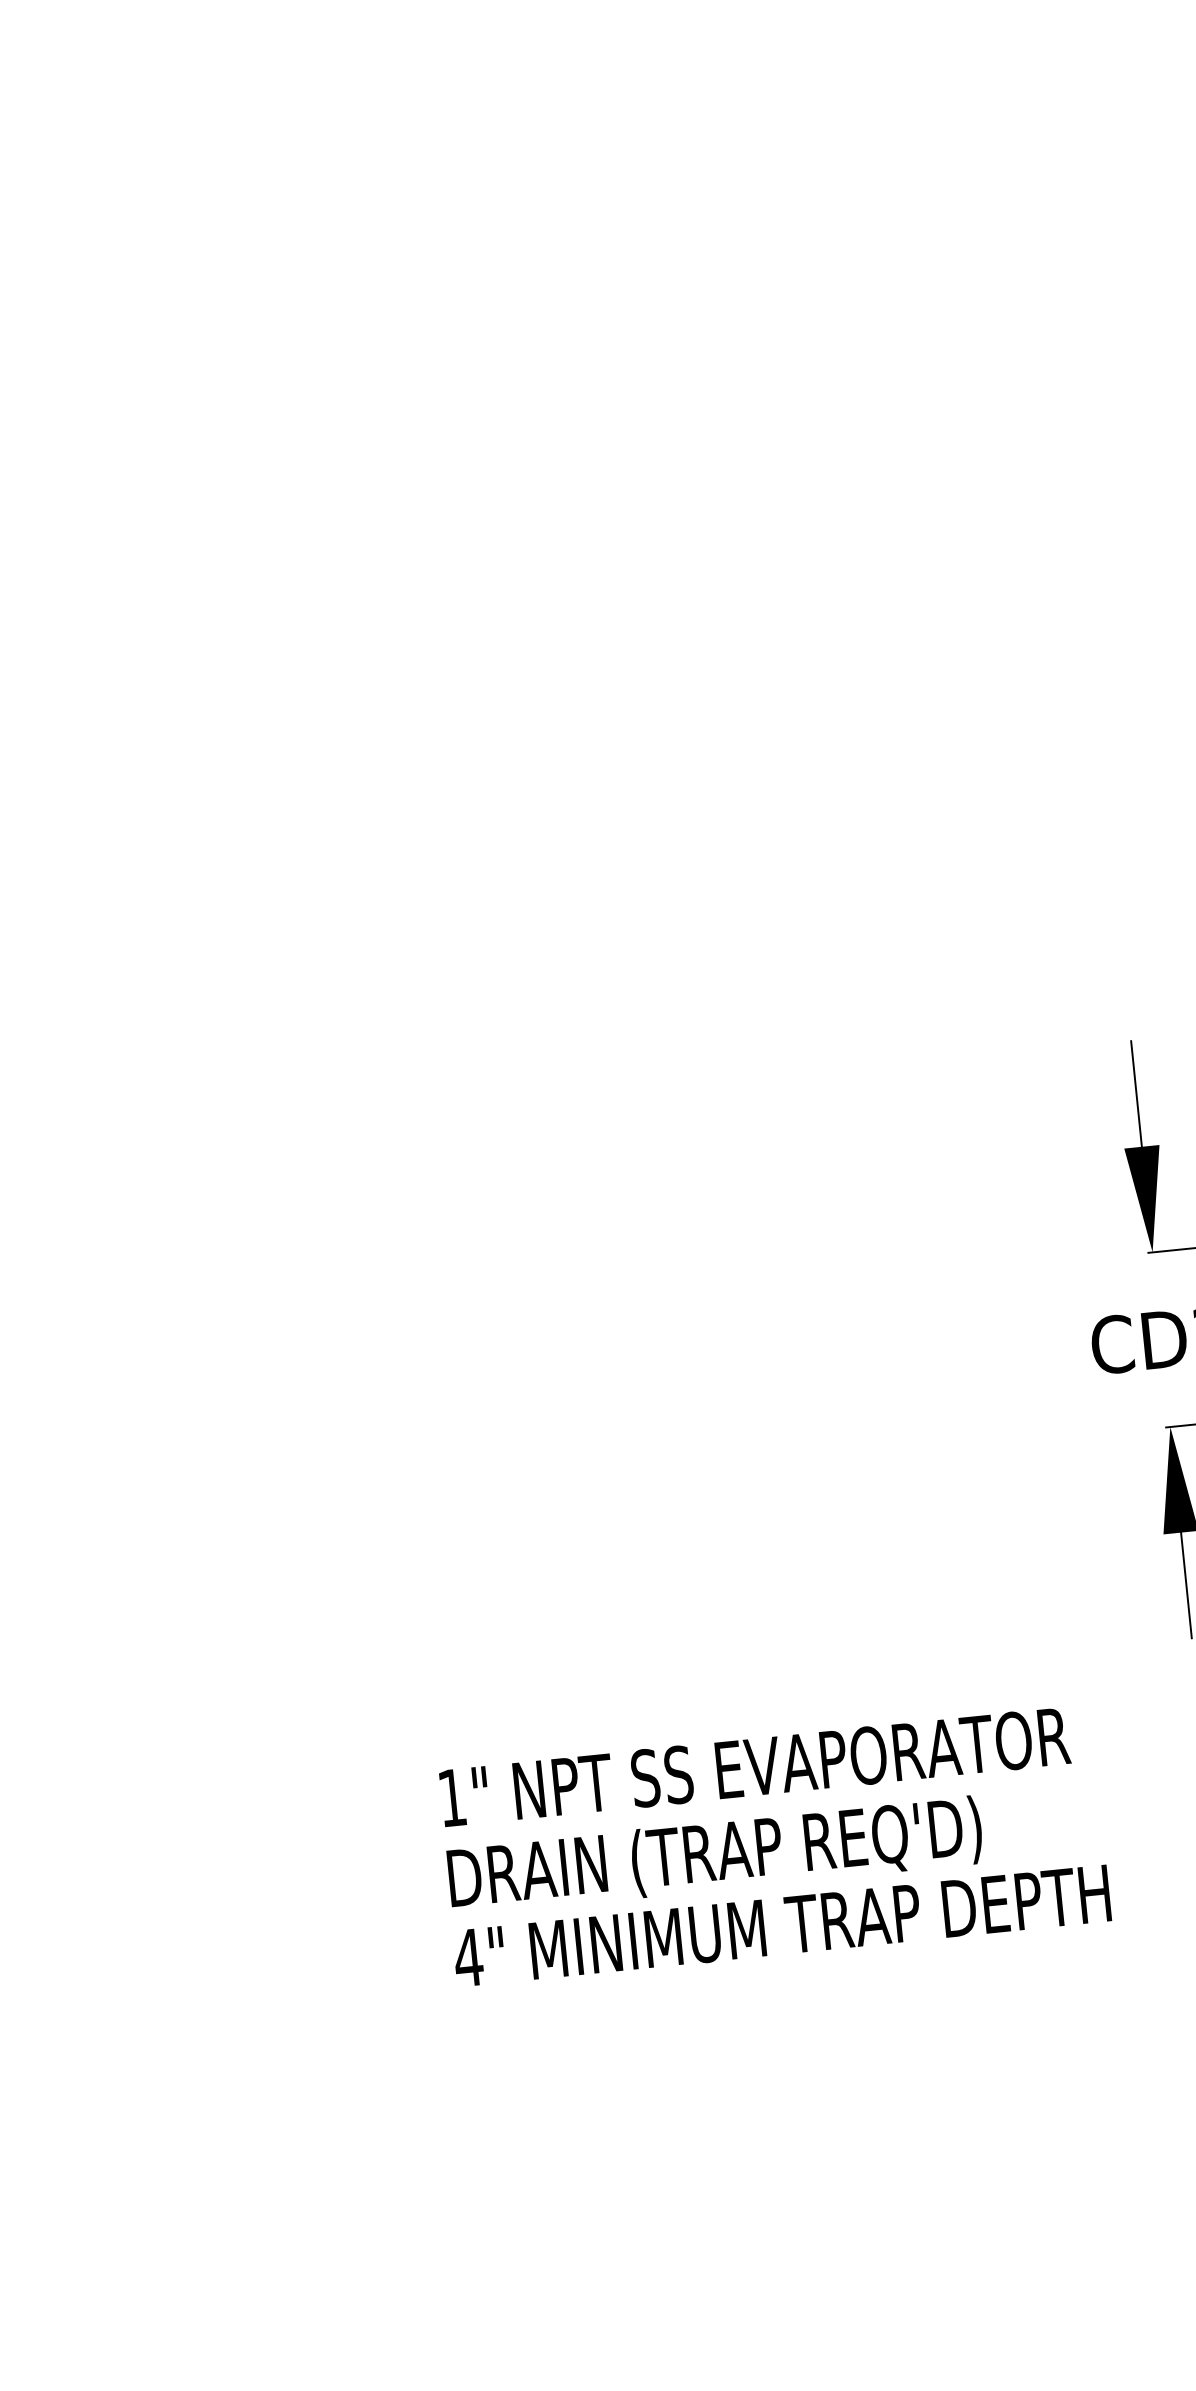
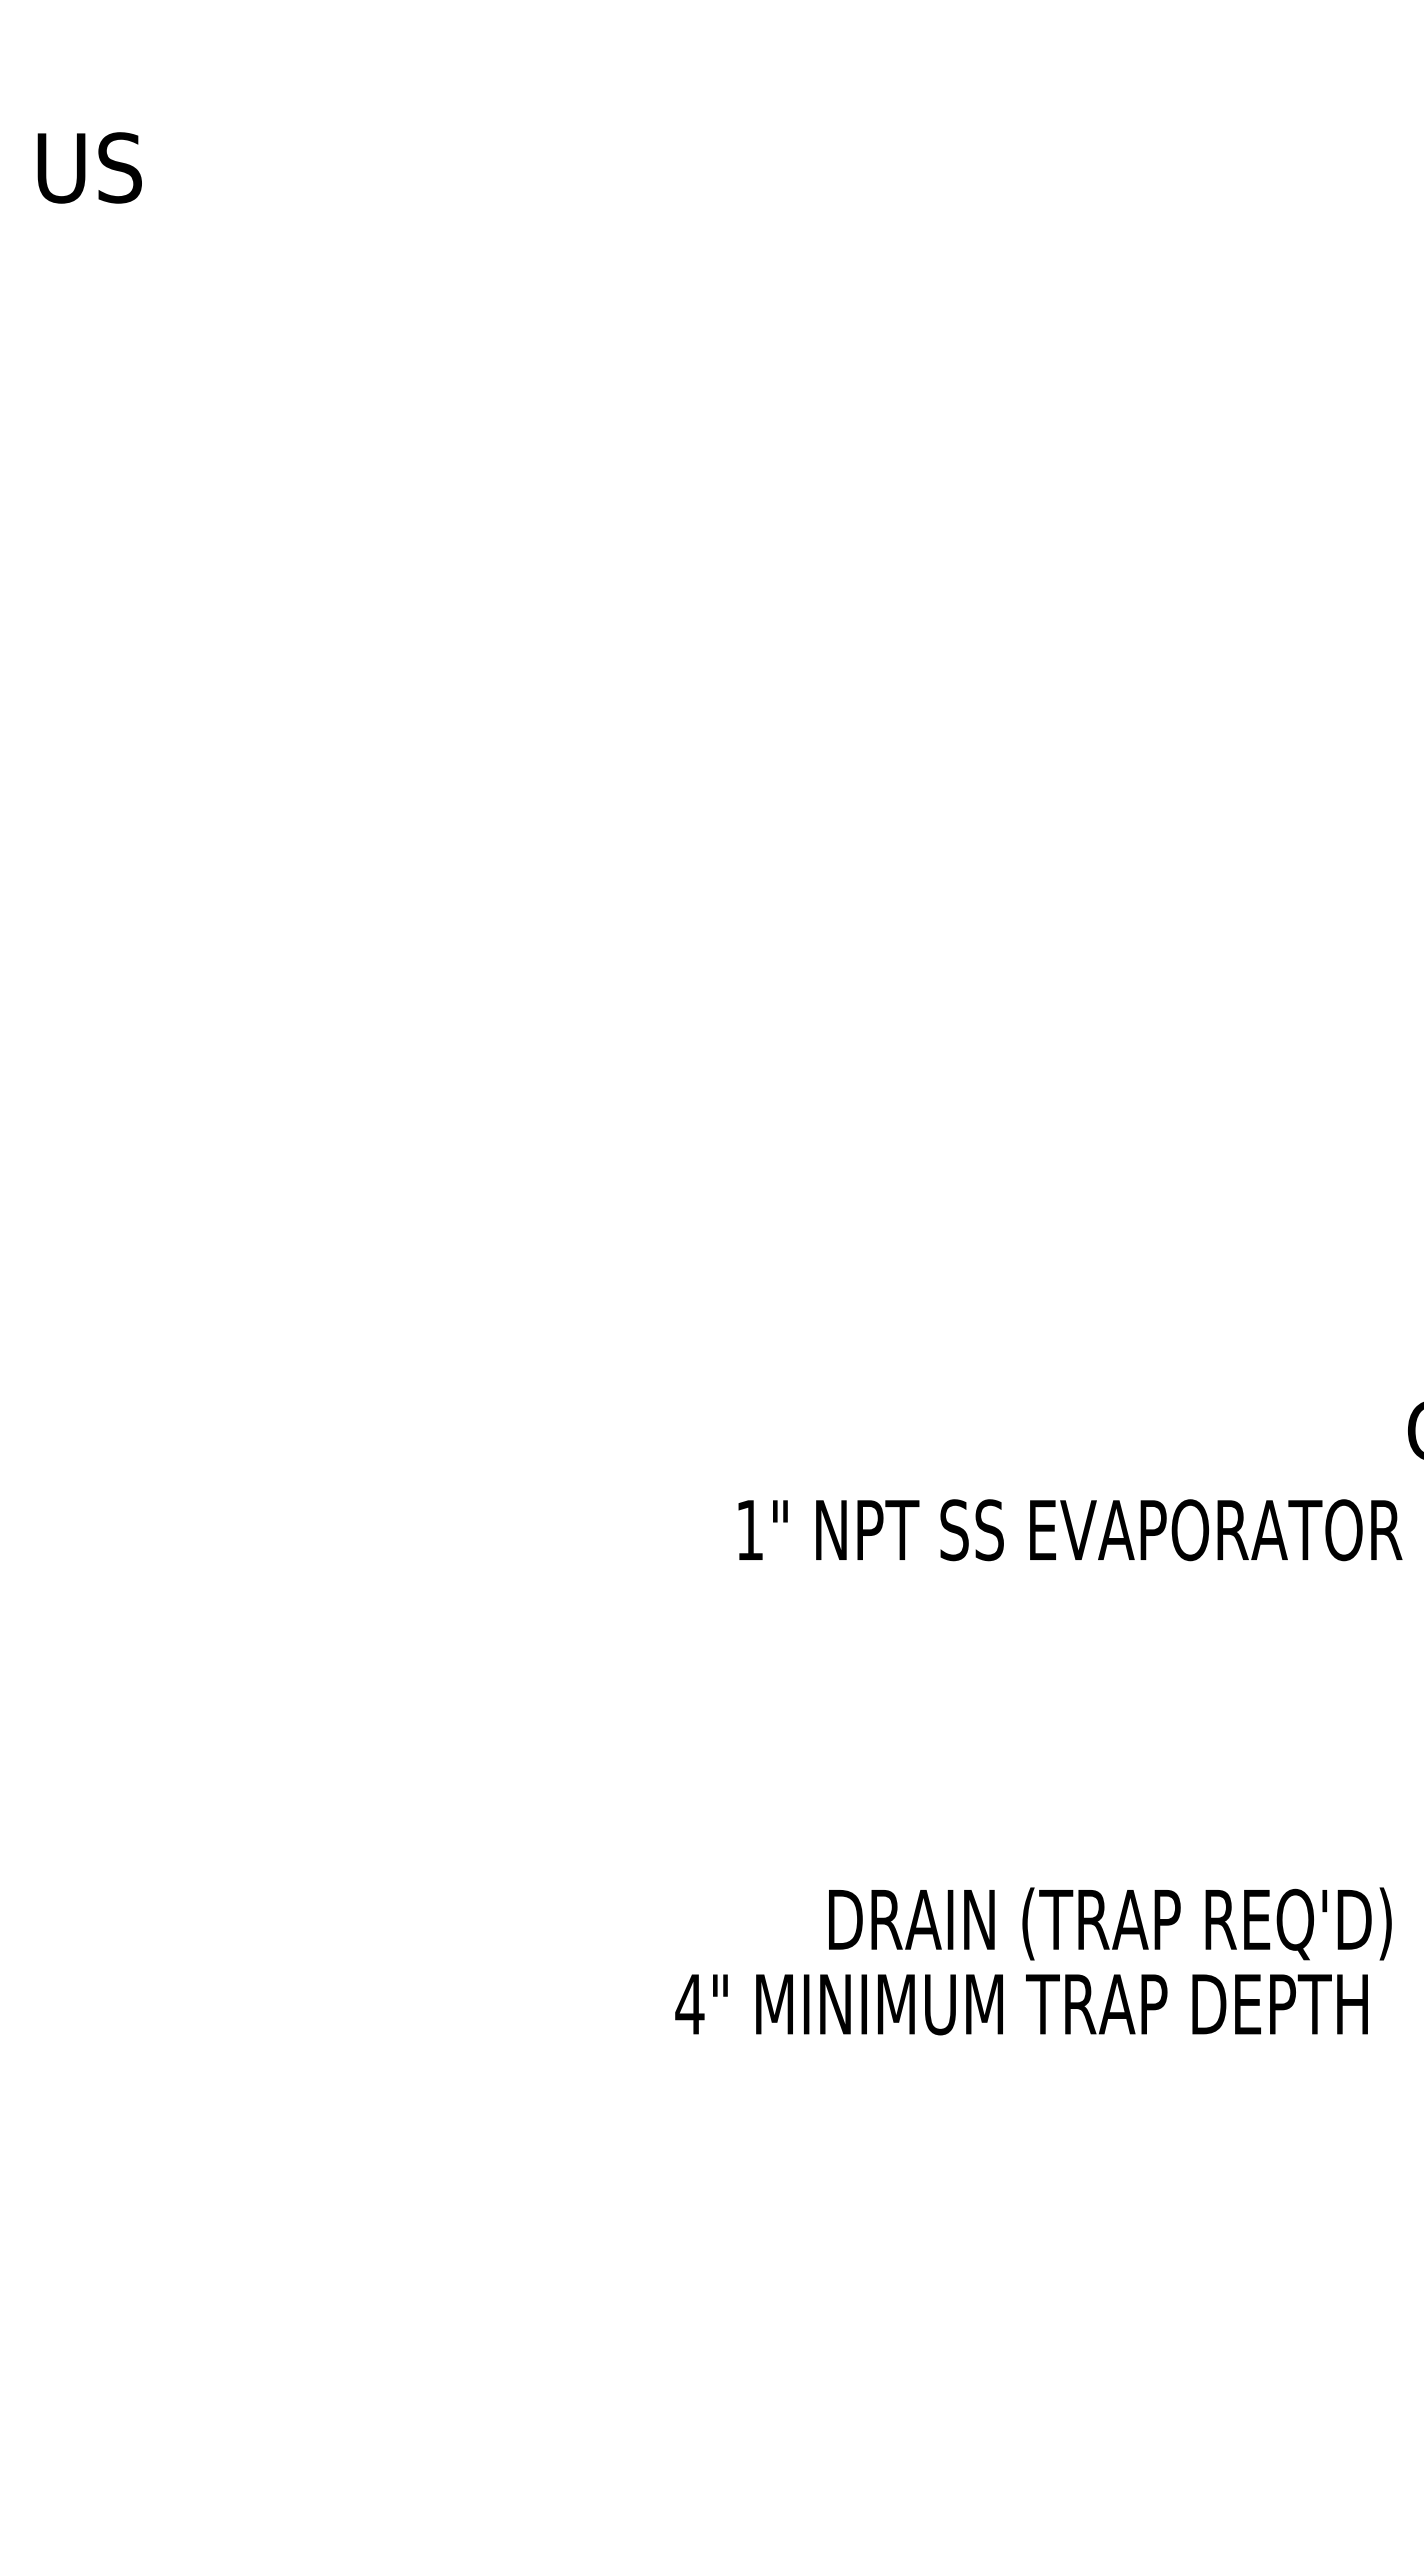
text: (755, 1767) -> (1070, 1530), moved
text: (715, 1855) -> (1110, 1923), moved

